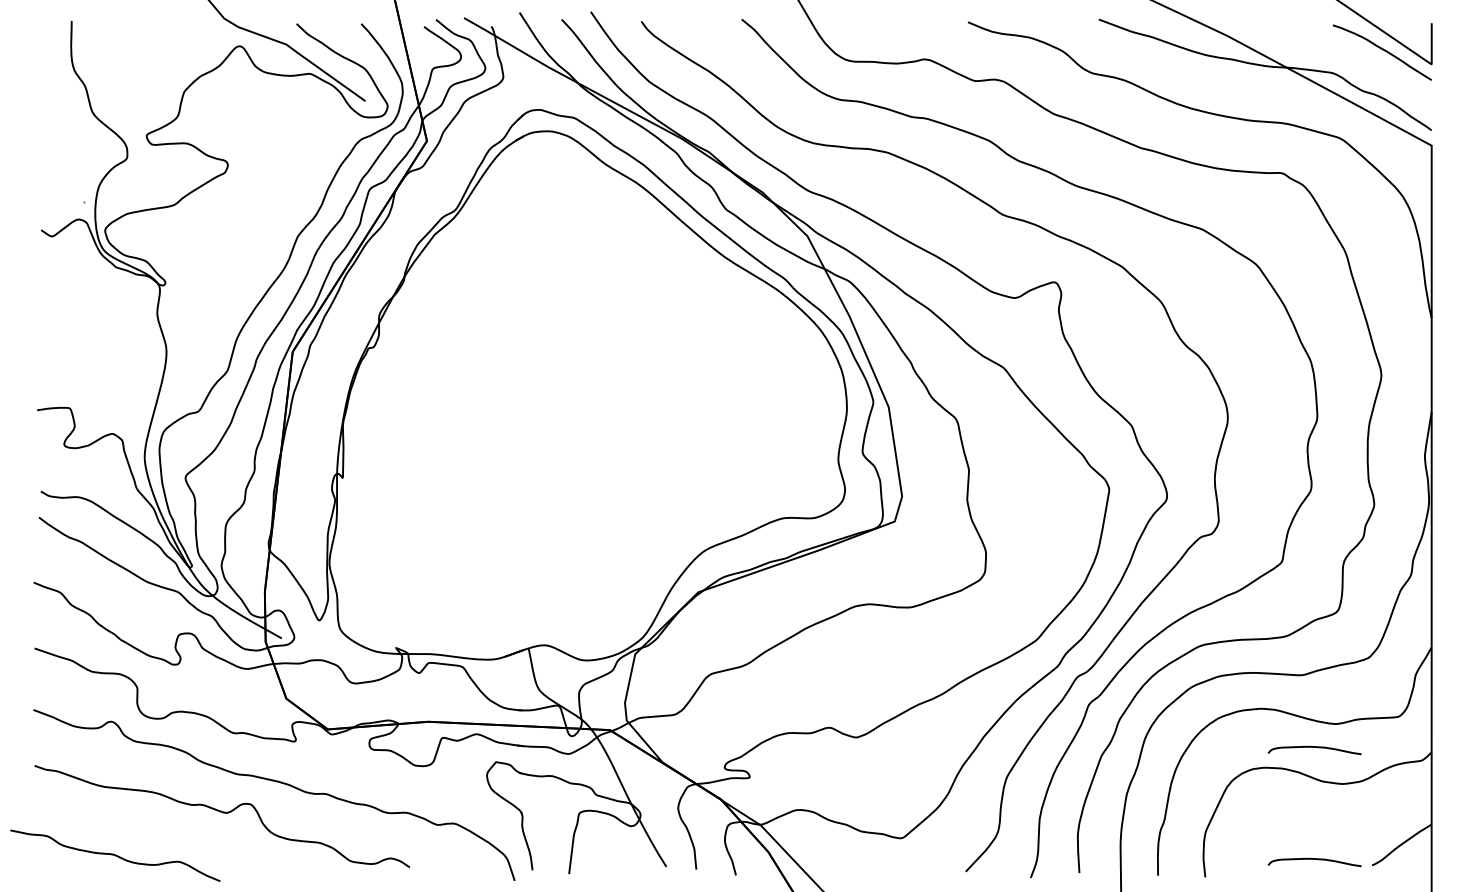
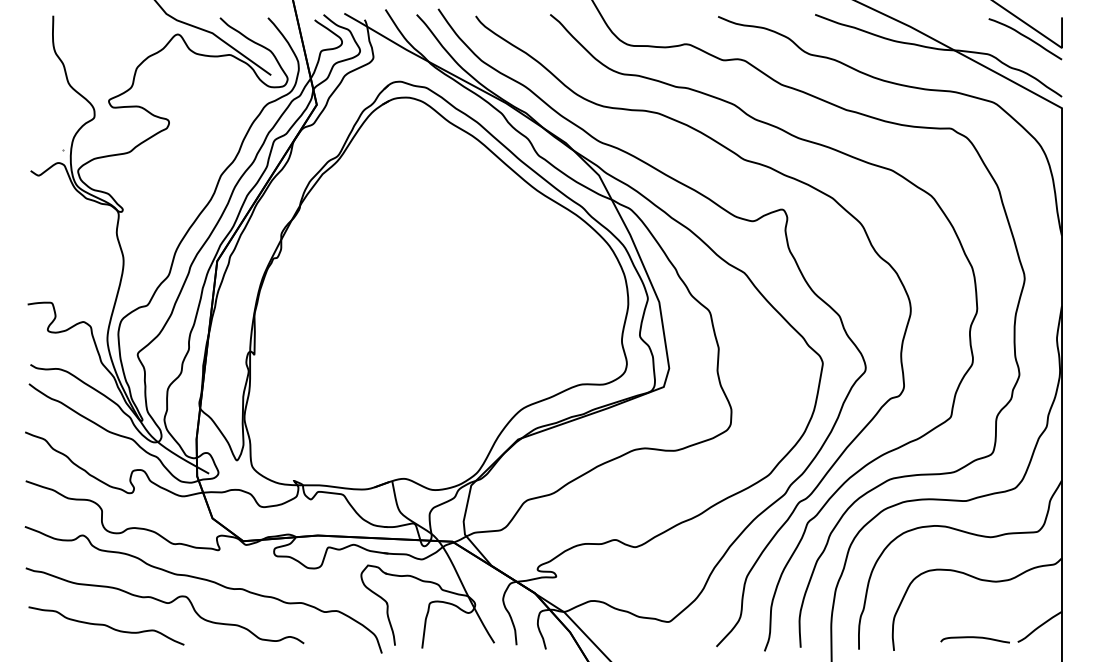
curve: (1314, 747) -> (975, 554), removed
curve: (115, 855) -> (106, 625), moved

